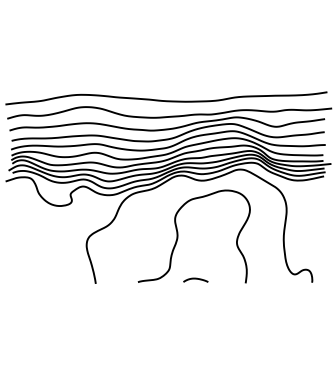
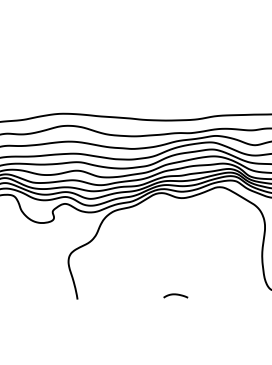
curve: (178, 236) -> (158, 252), removed

